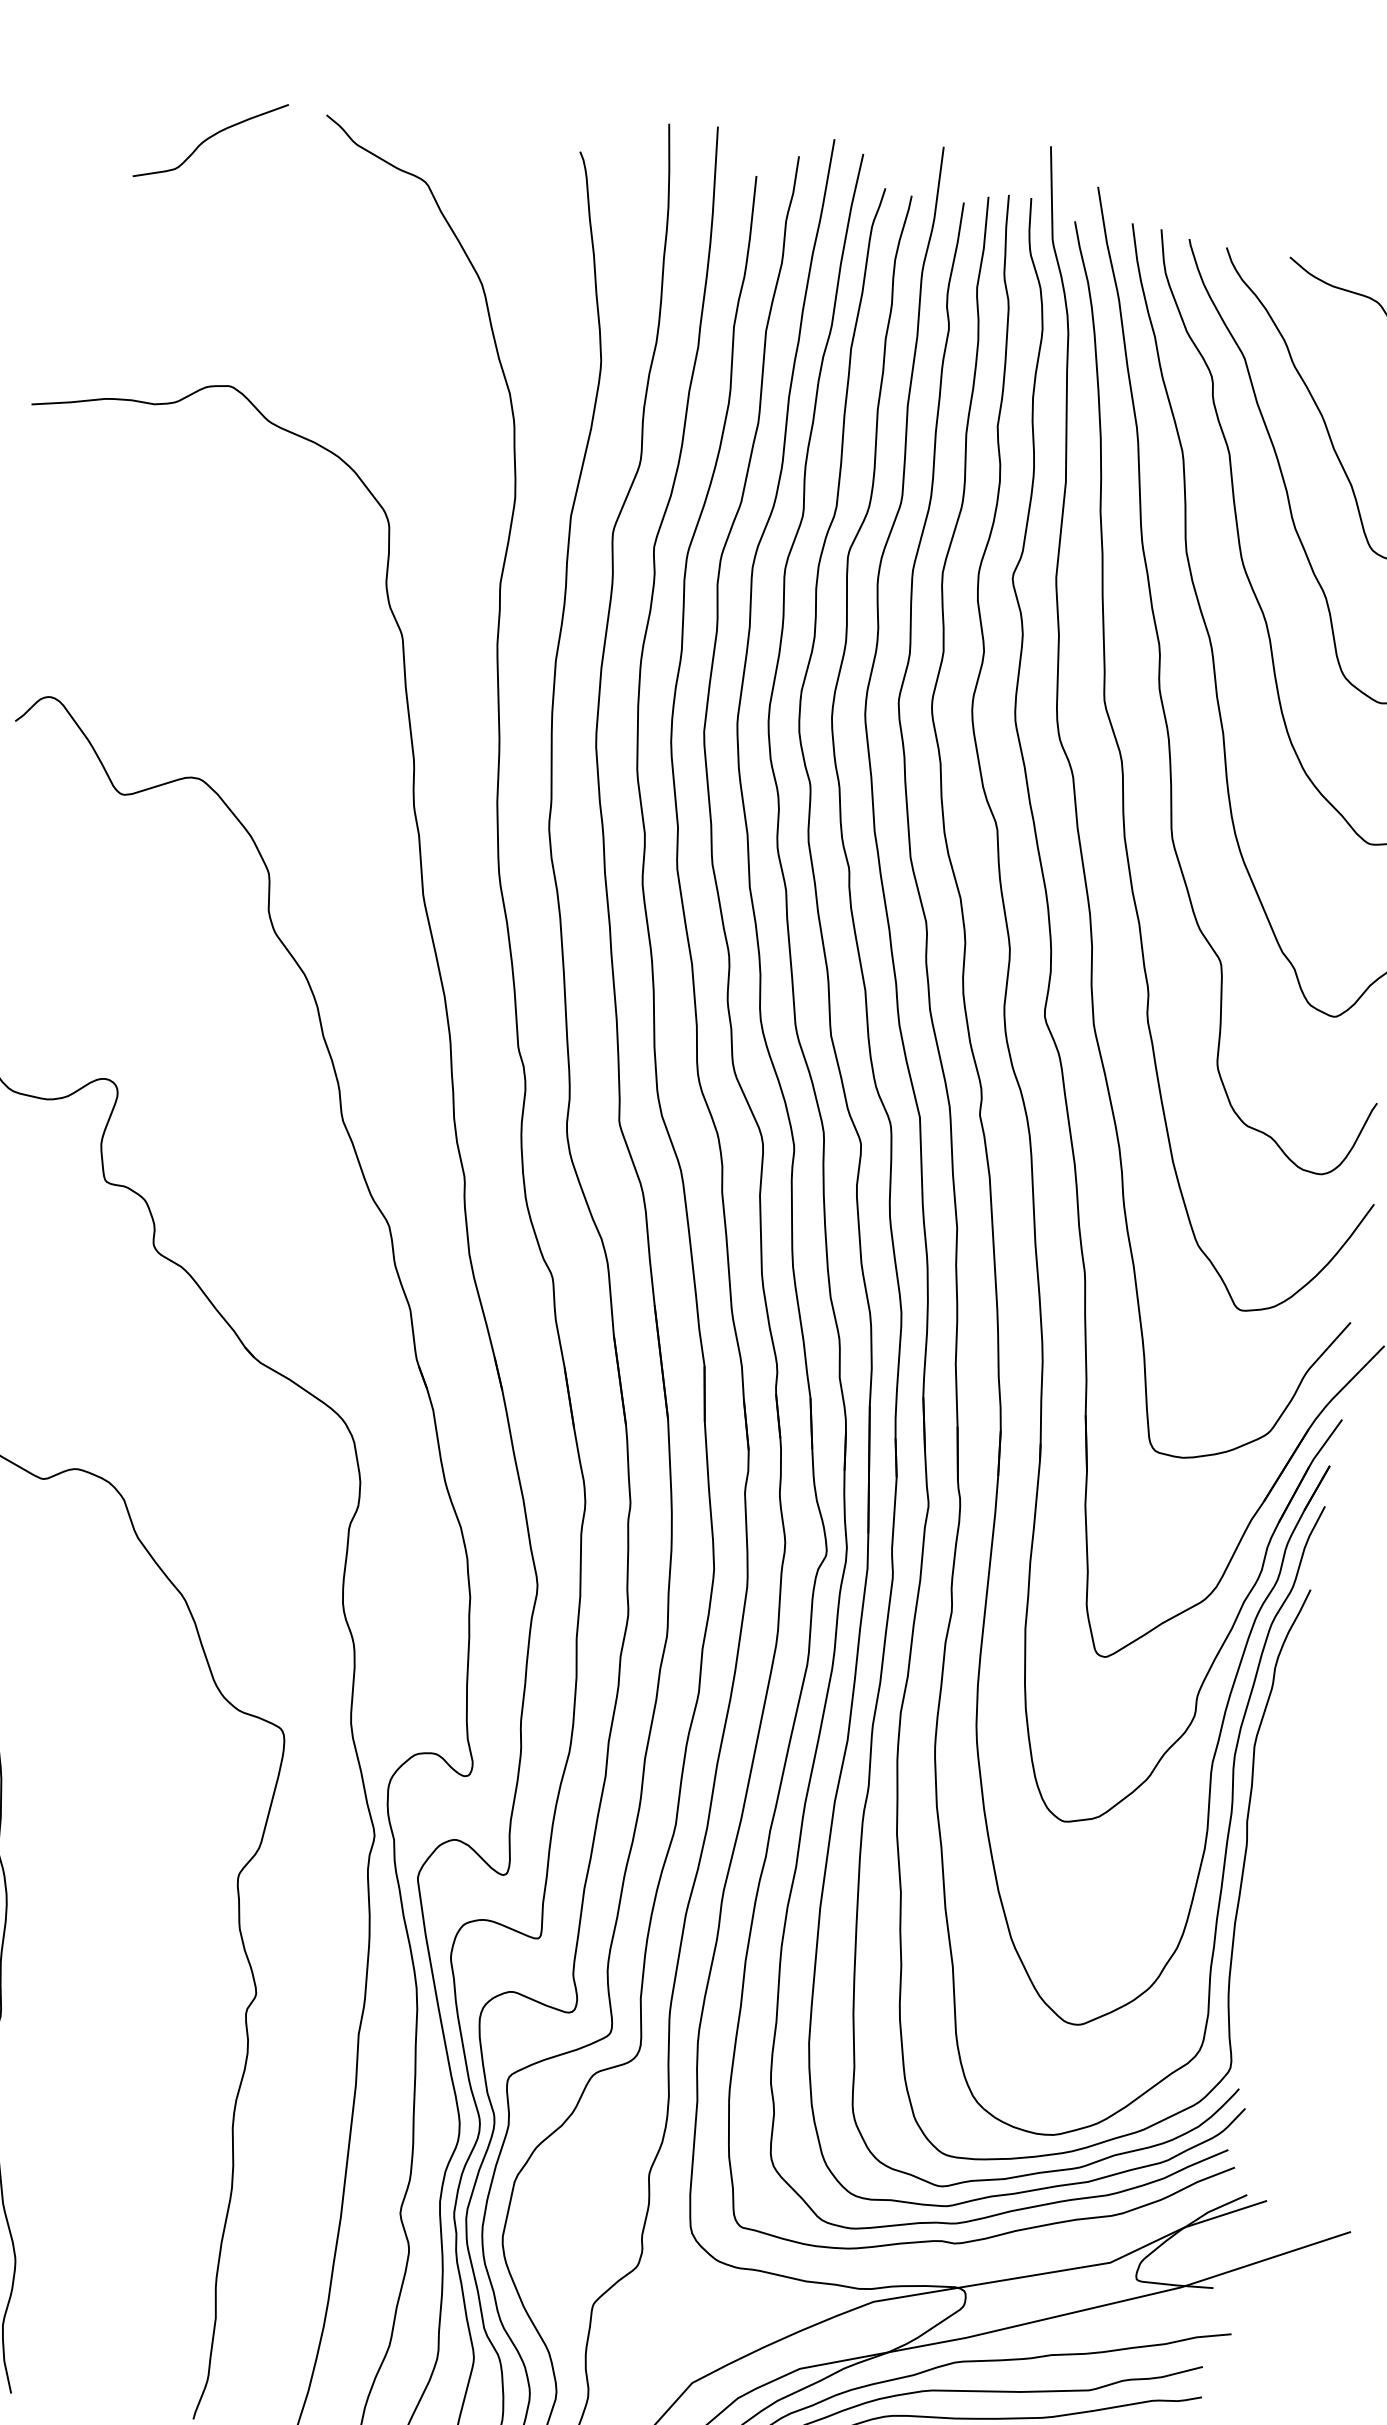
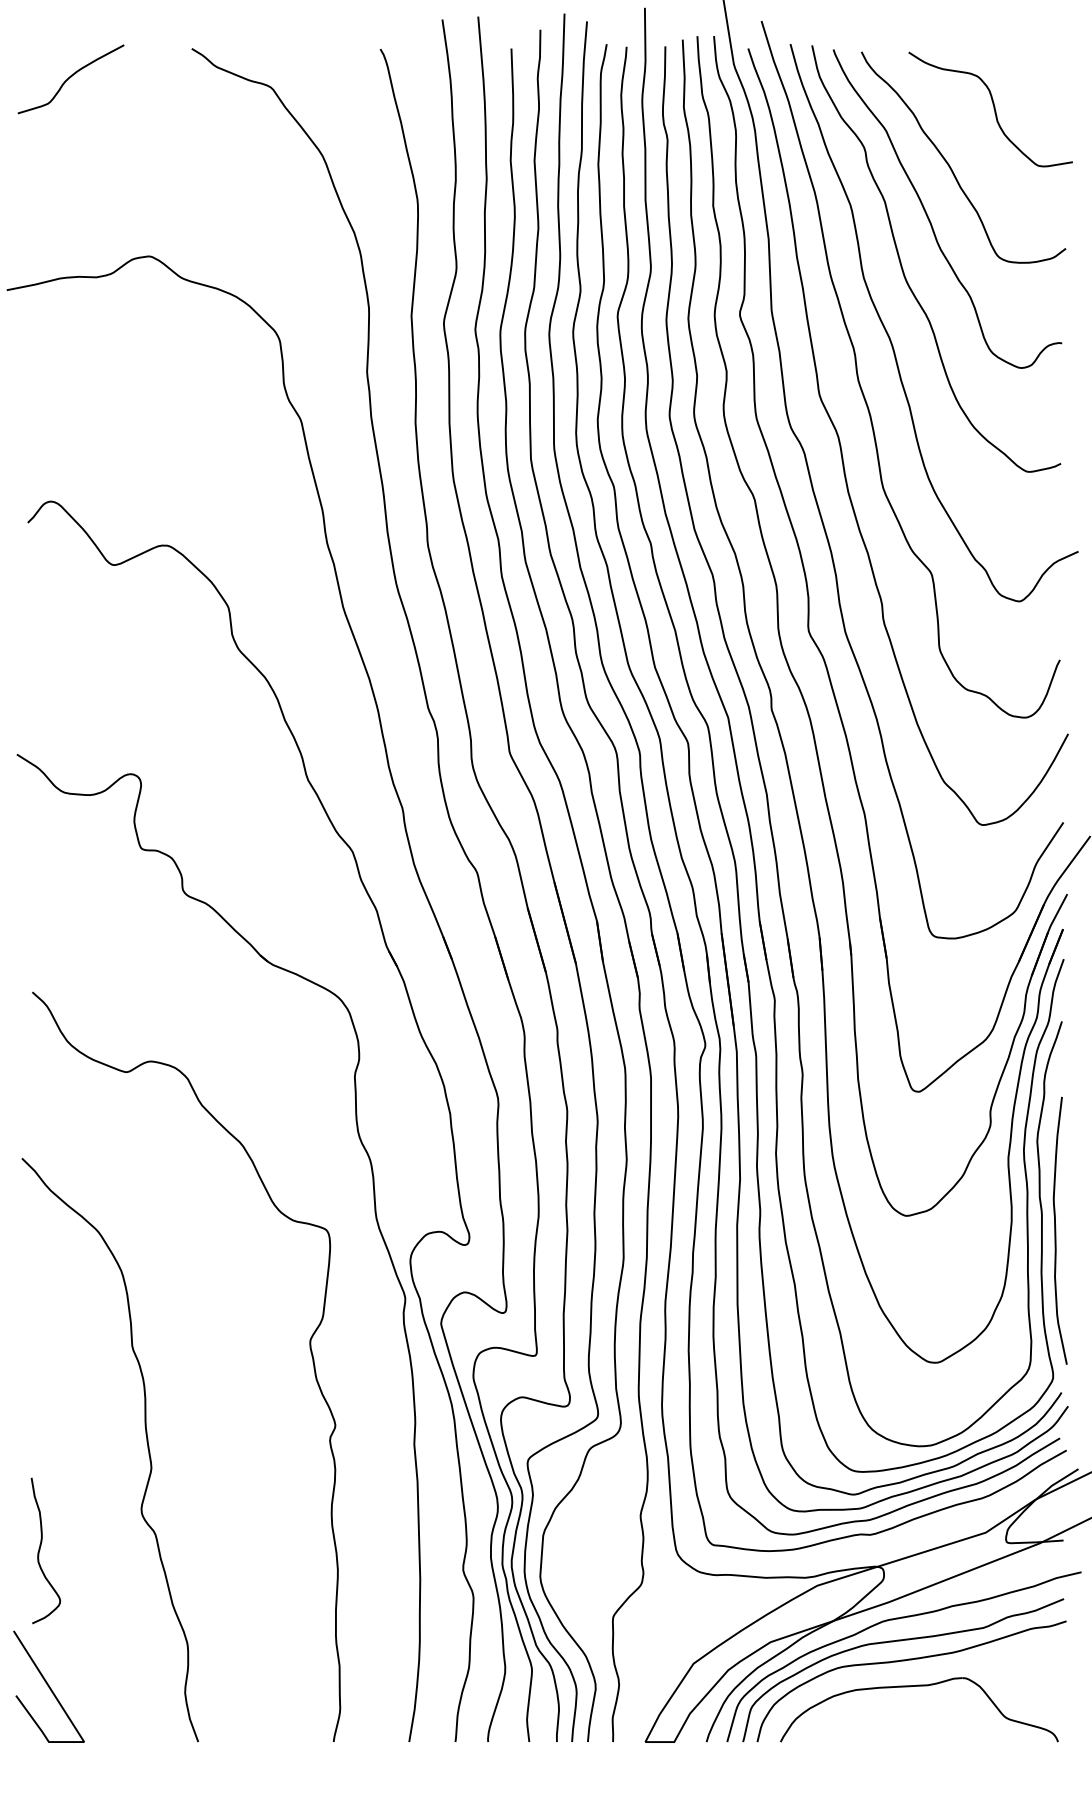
curve: (210, 139) -> (70, 78), moved
curve: (1263, 1869) -> (1056, 1230), added

